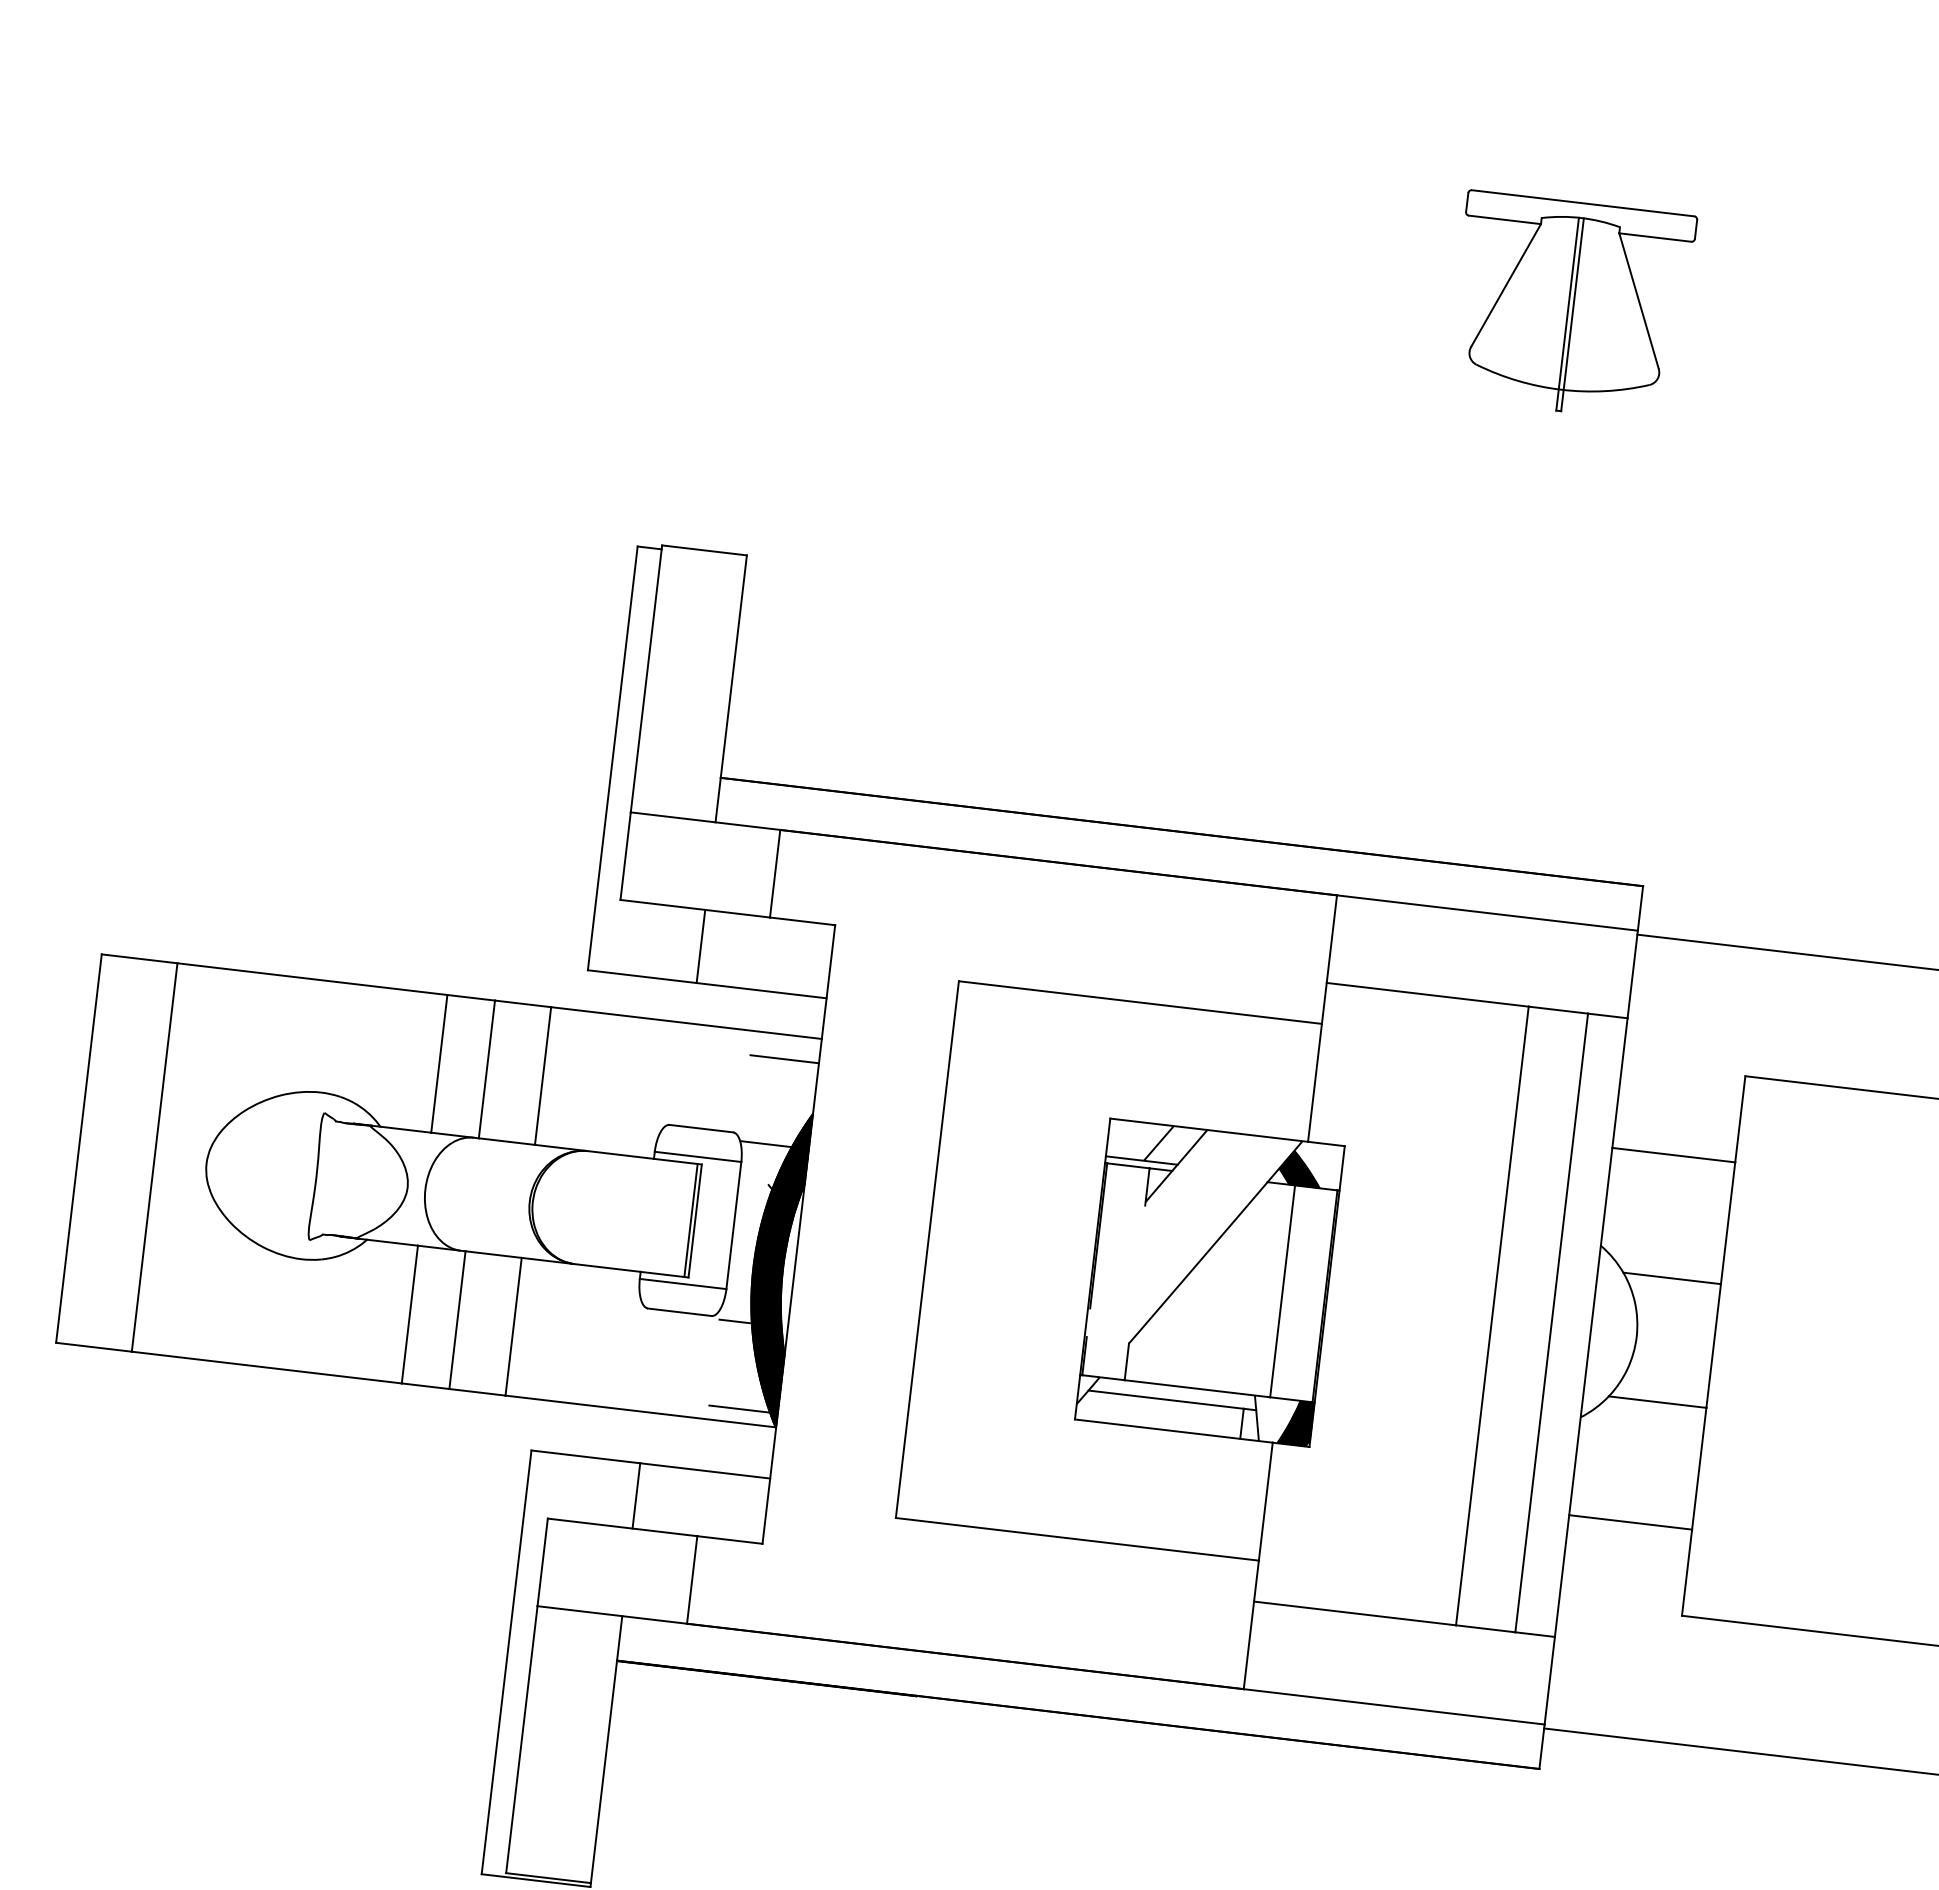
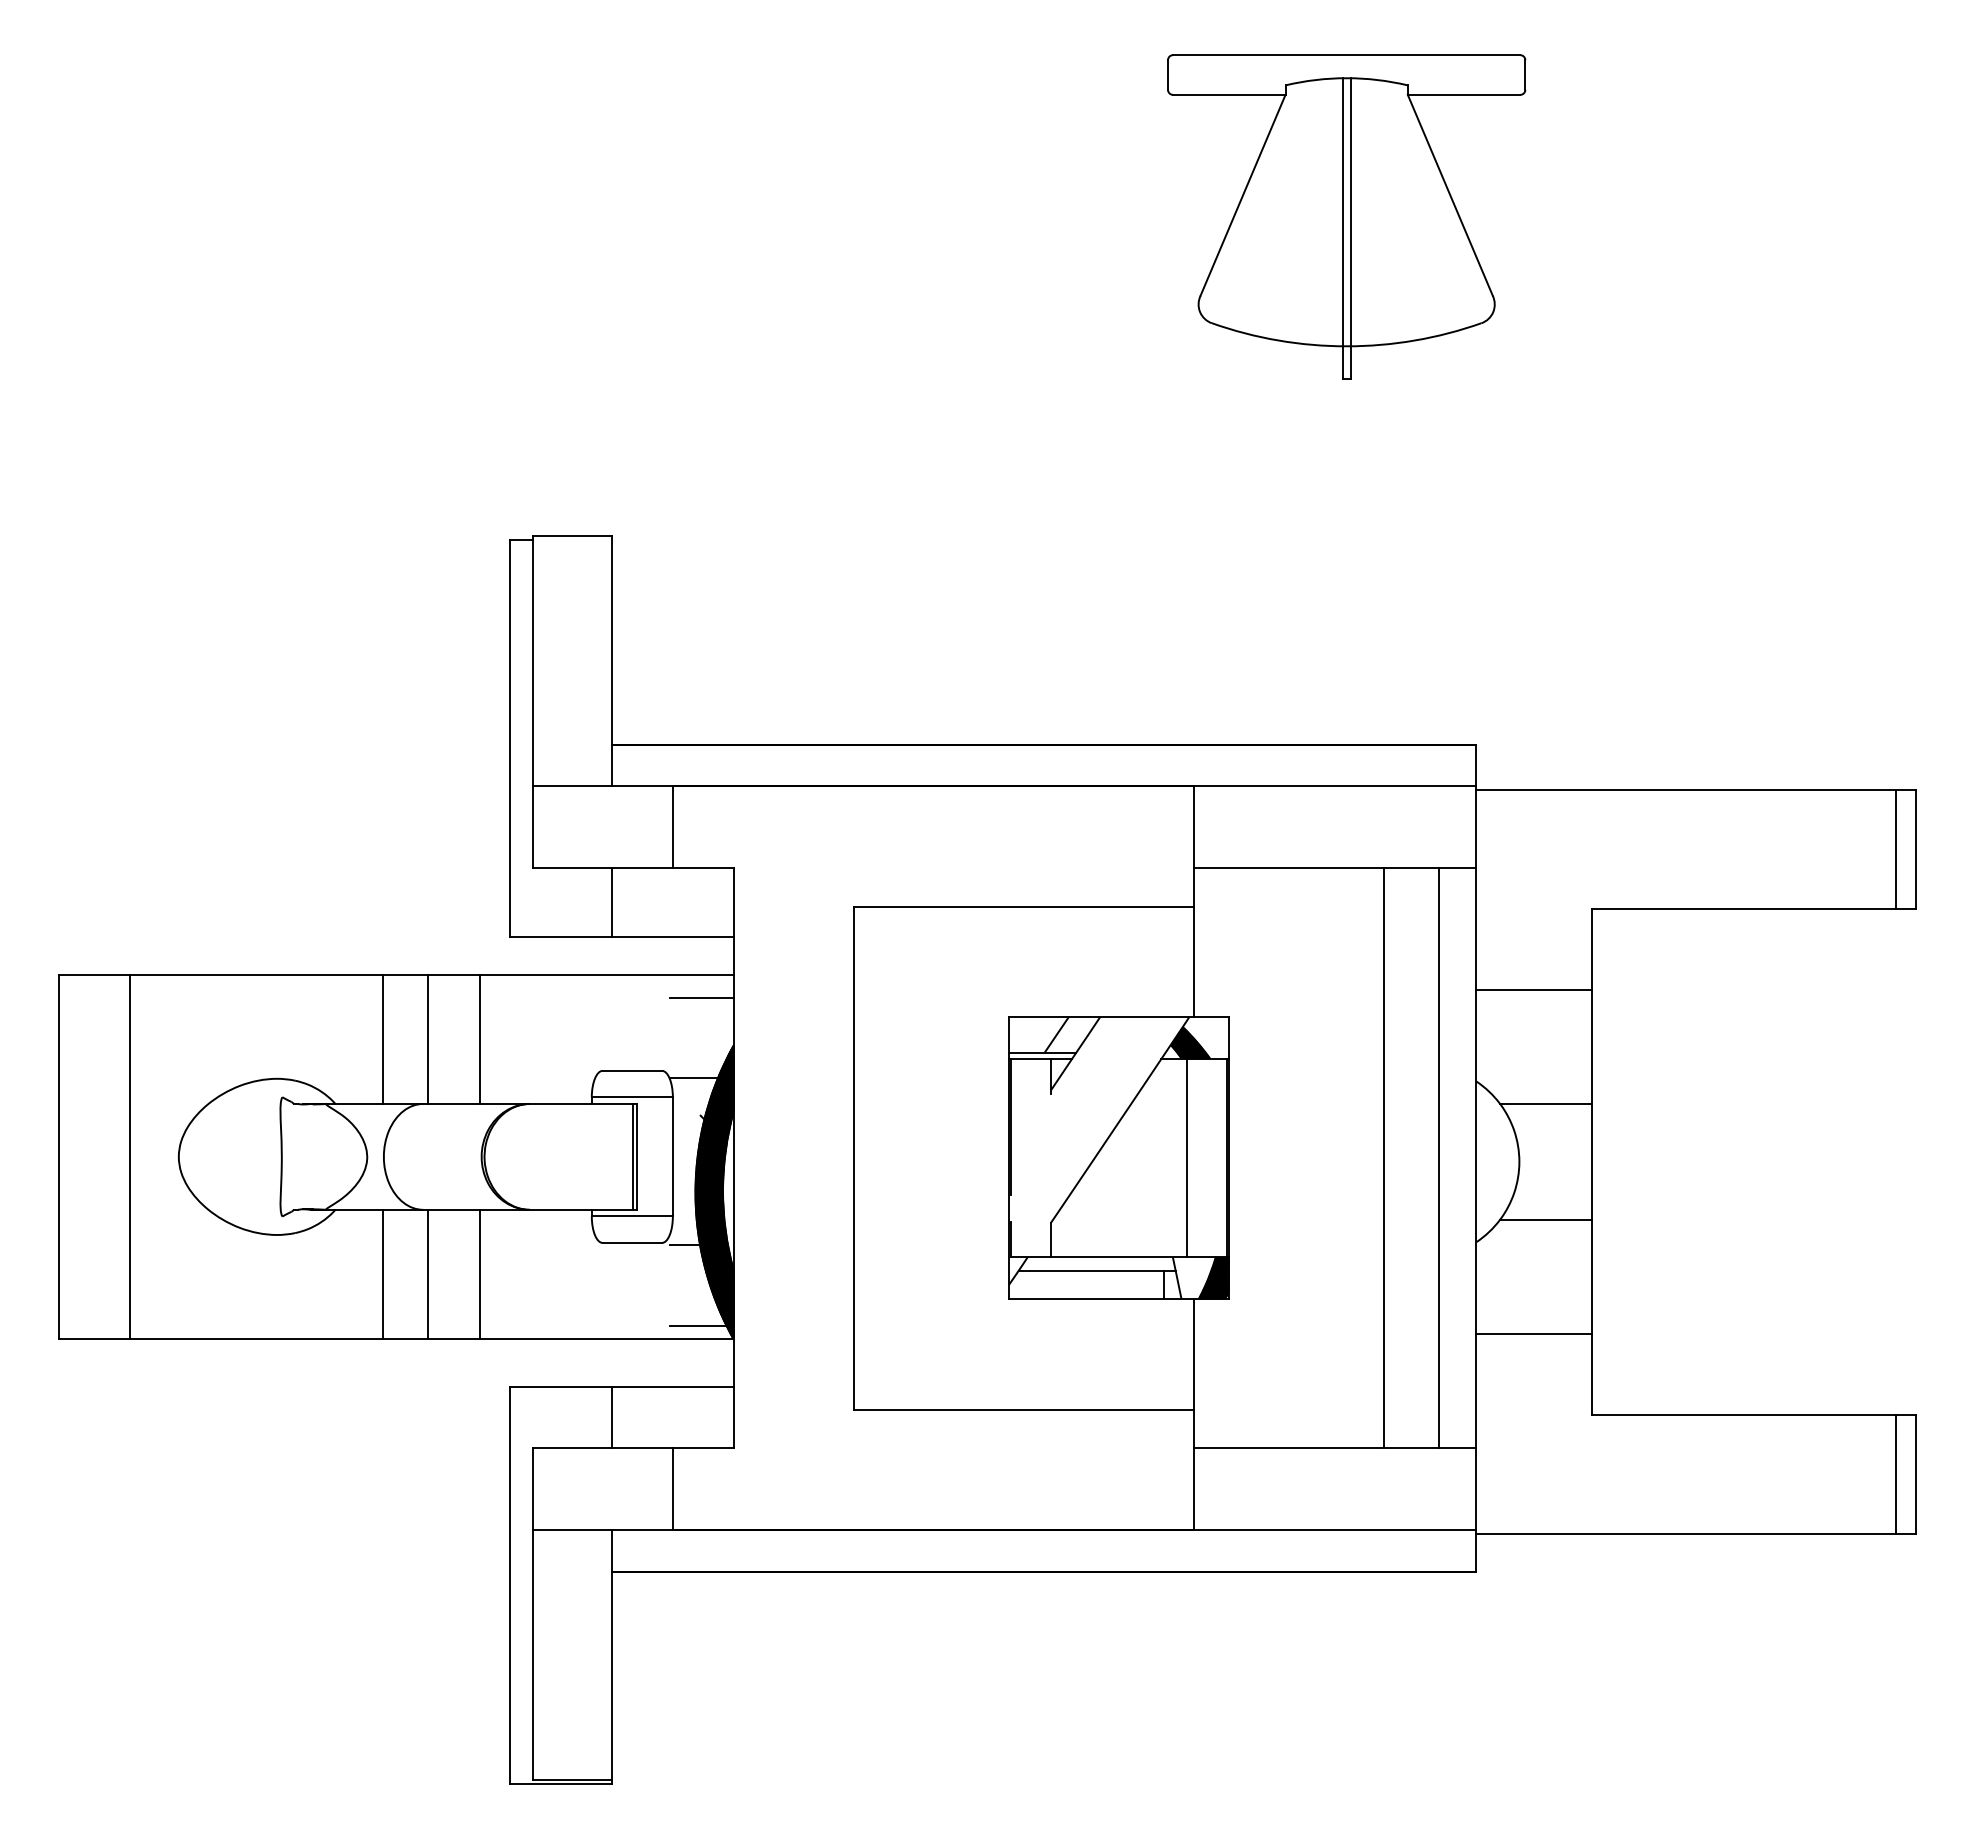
part: (1570, 306) -> (1346, 216), size x1.67

